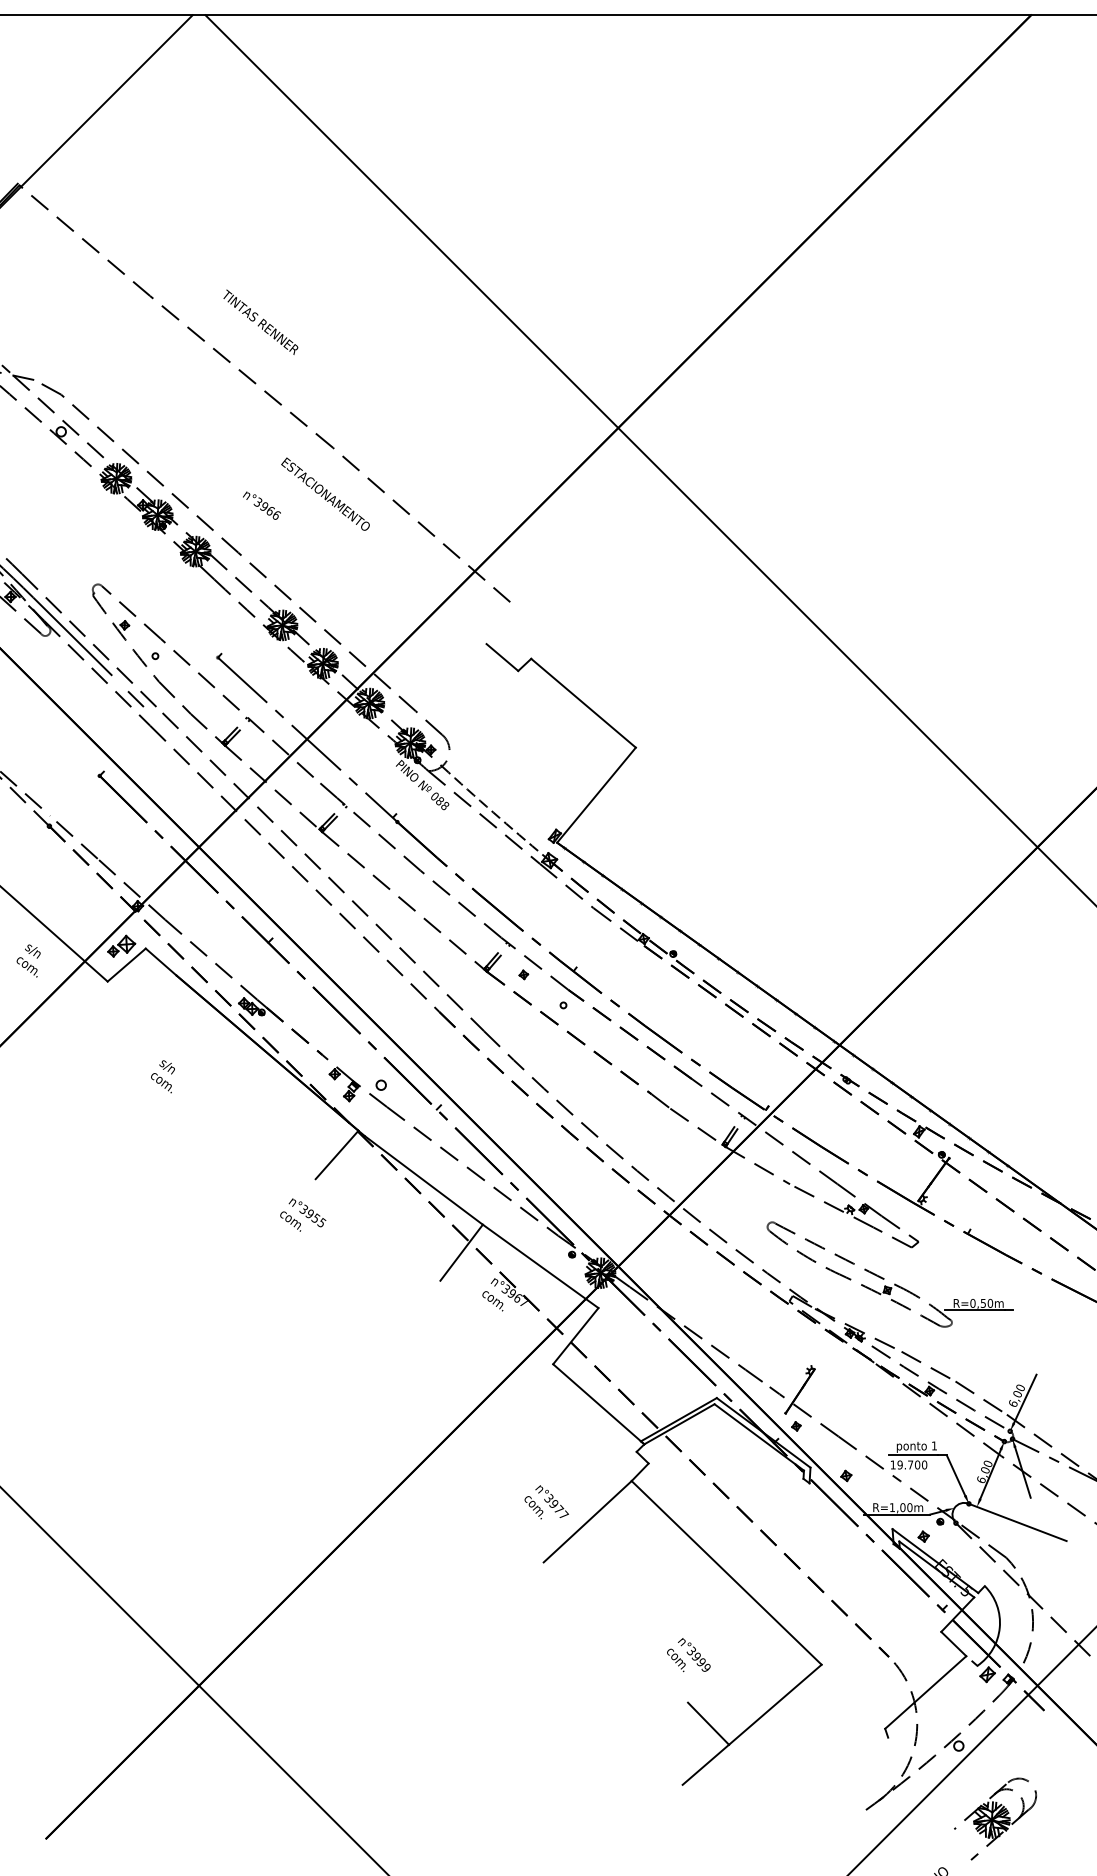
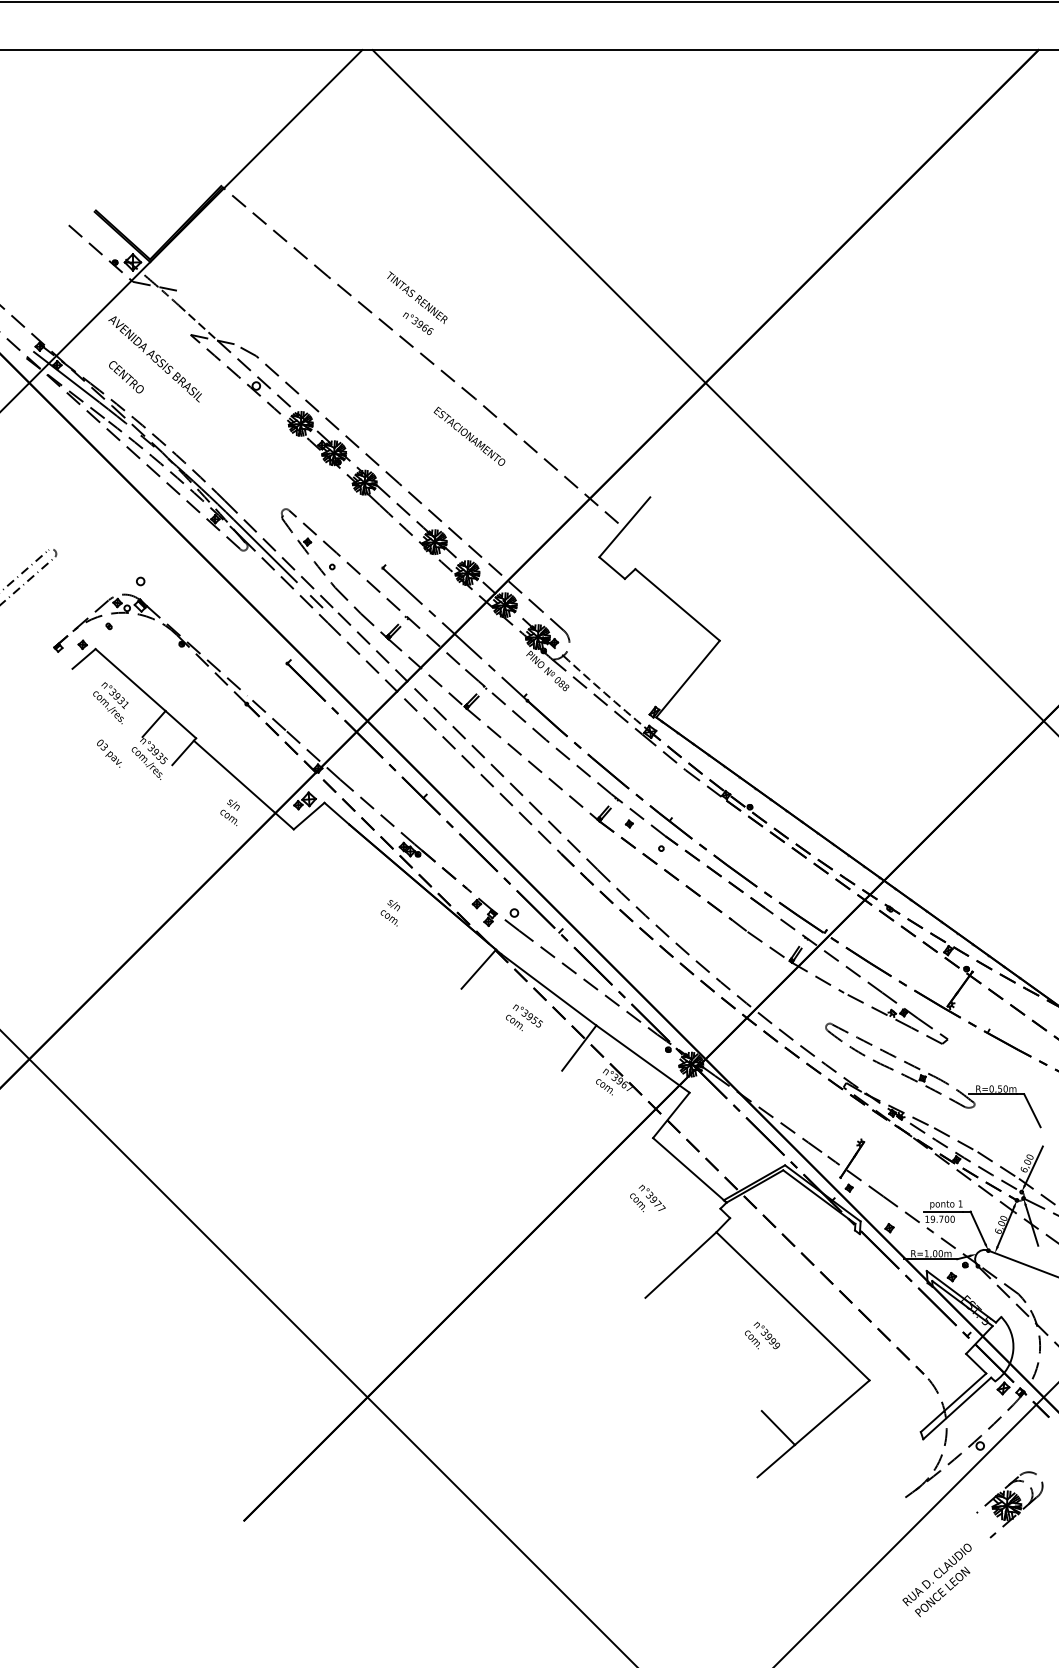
text: (261, 505) -> (417, 323), moved
line: (517, 607) -> (624, 527), added
text: (161, 1077) -> (389, 913), moved
text: (303, 1214) -> (524, 1017), moved
line: (1023, 1330) -> (1032, 1110), added
text: (546, 1502) -> (647, 1198), moved
text: (688, 1654) -> (762, 1335), moved
line: (930, 1699) -> (957, 1408), added

